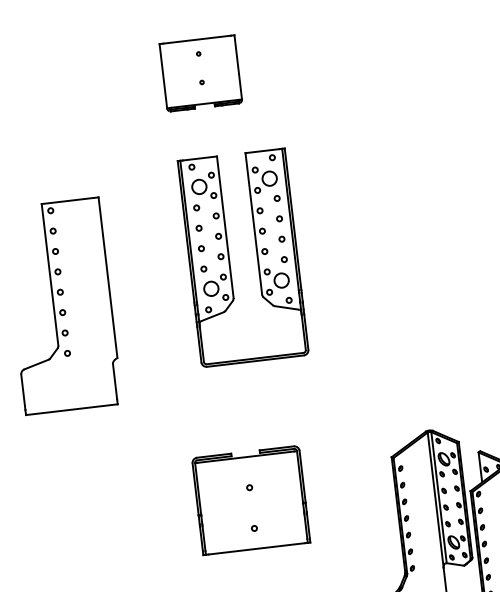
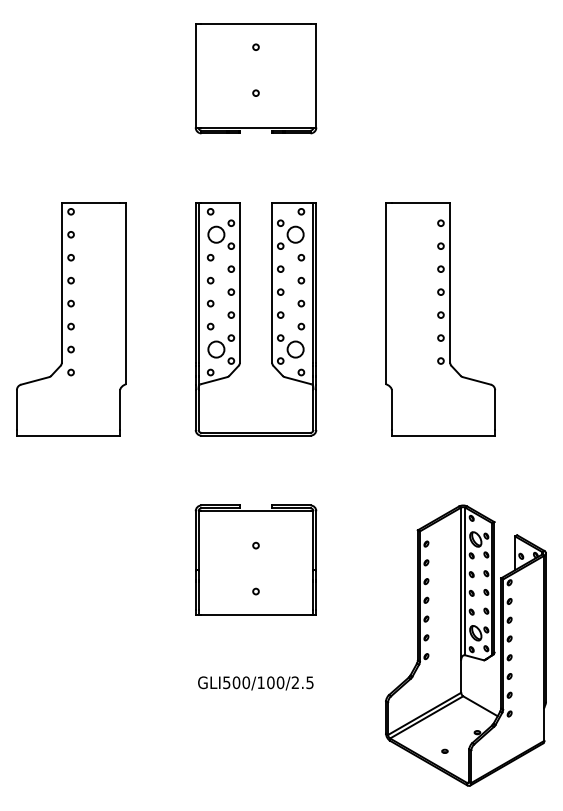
part: (200, 73) -> (255, 78), size x1.43
part: (229, 259) -> (240, 319), moved
part: (389, 267) -> (440, 319), added

